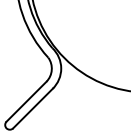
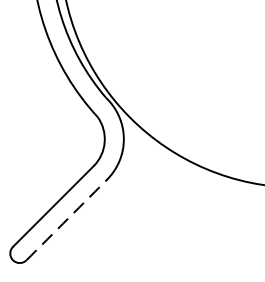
line: (33, 107) -> (67, 218), solid -> dashed

